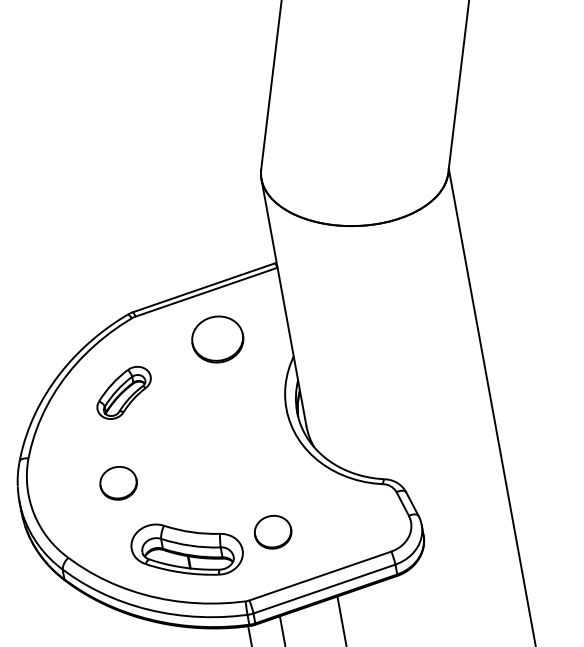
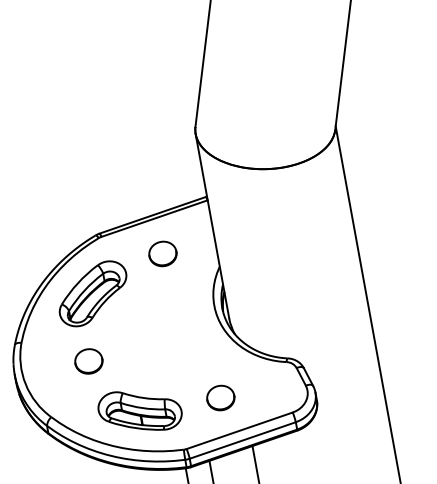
part: (217, 339) -> (162, 253), size x0.71
part: (123, 392) -> (92, 293), size x1.67
part: (273, 531) -> (221, 397), moved

